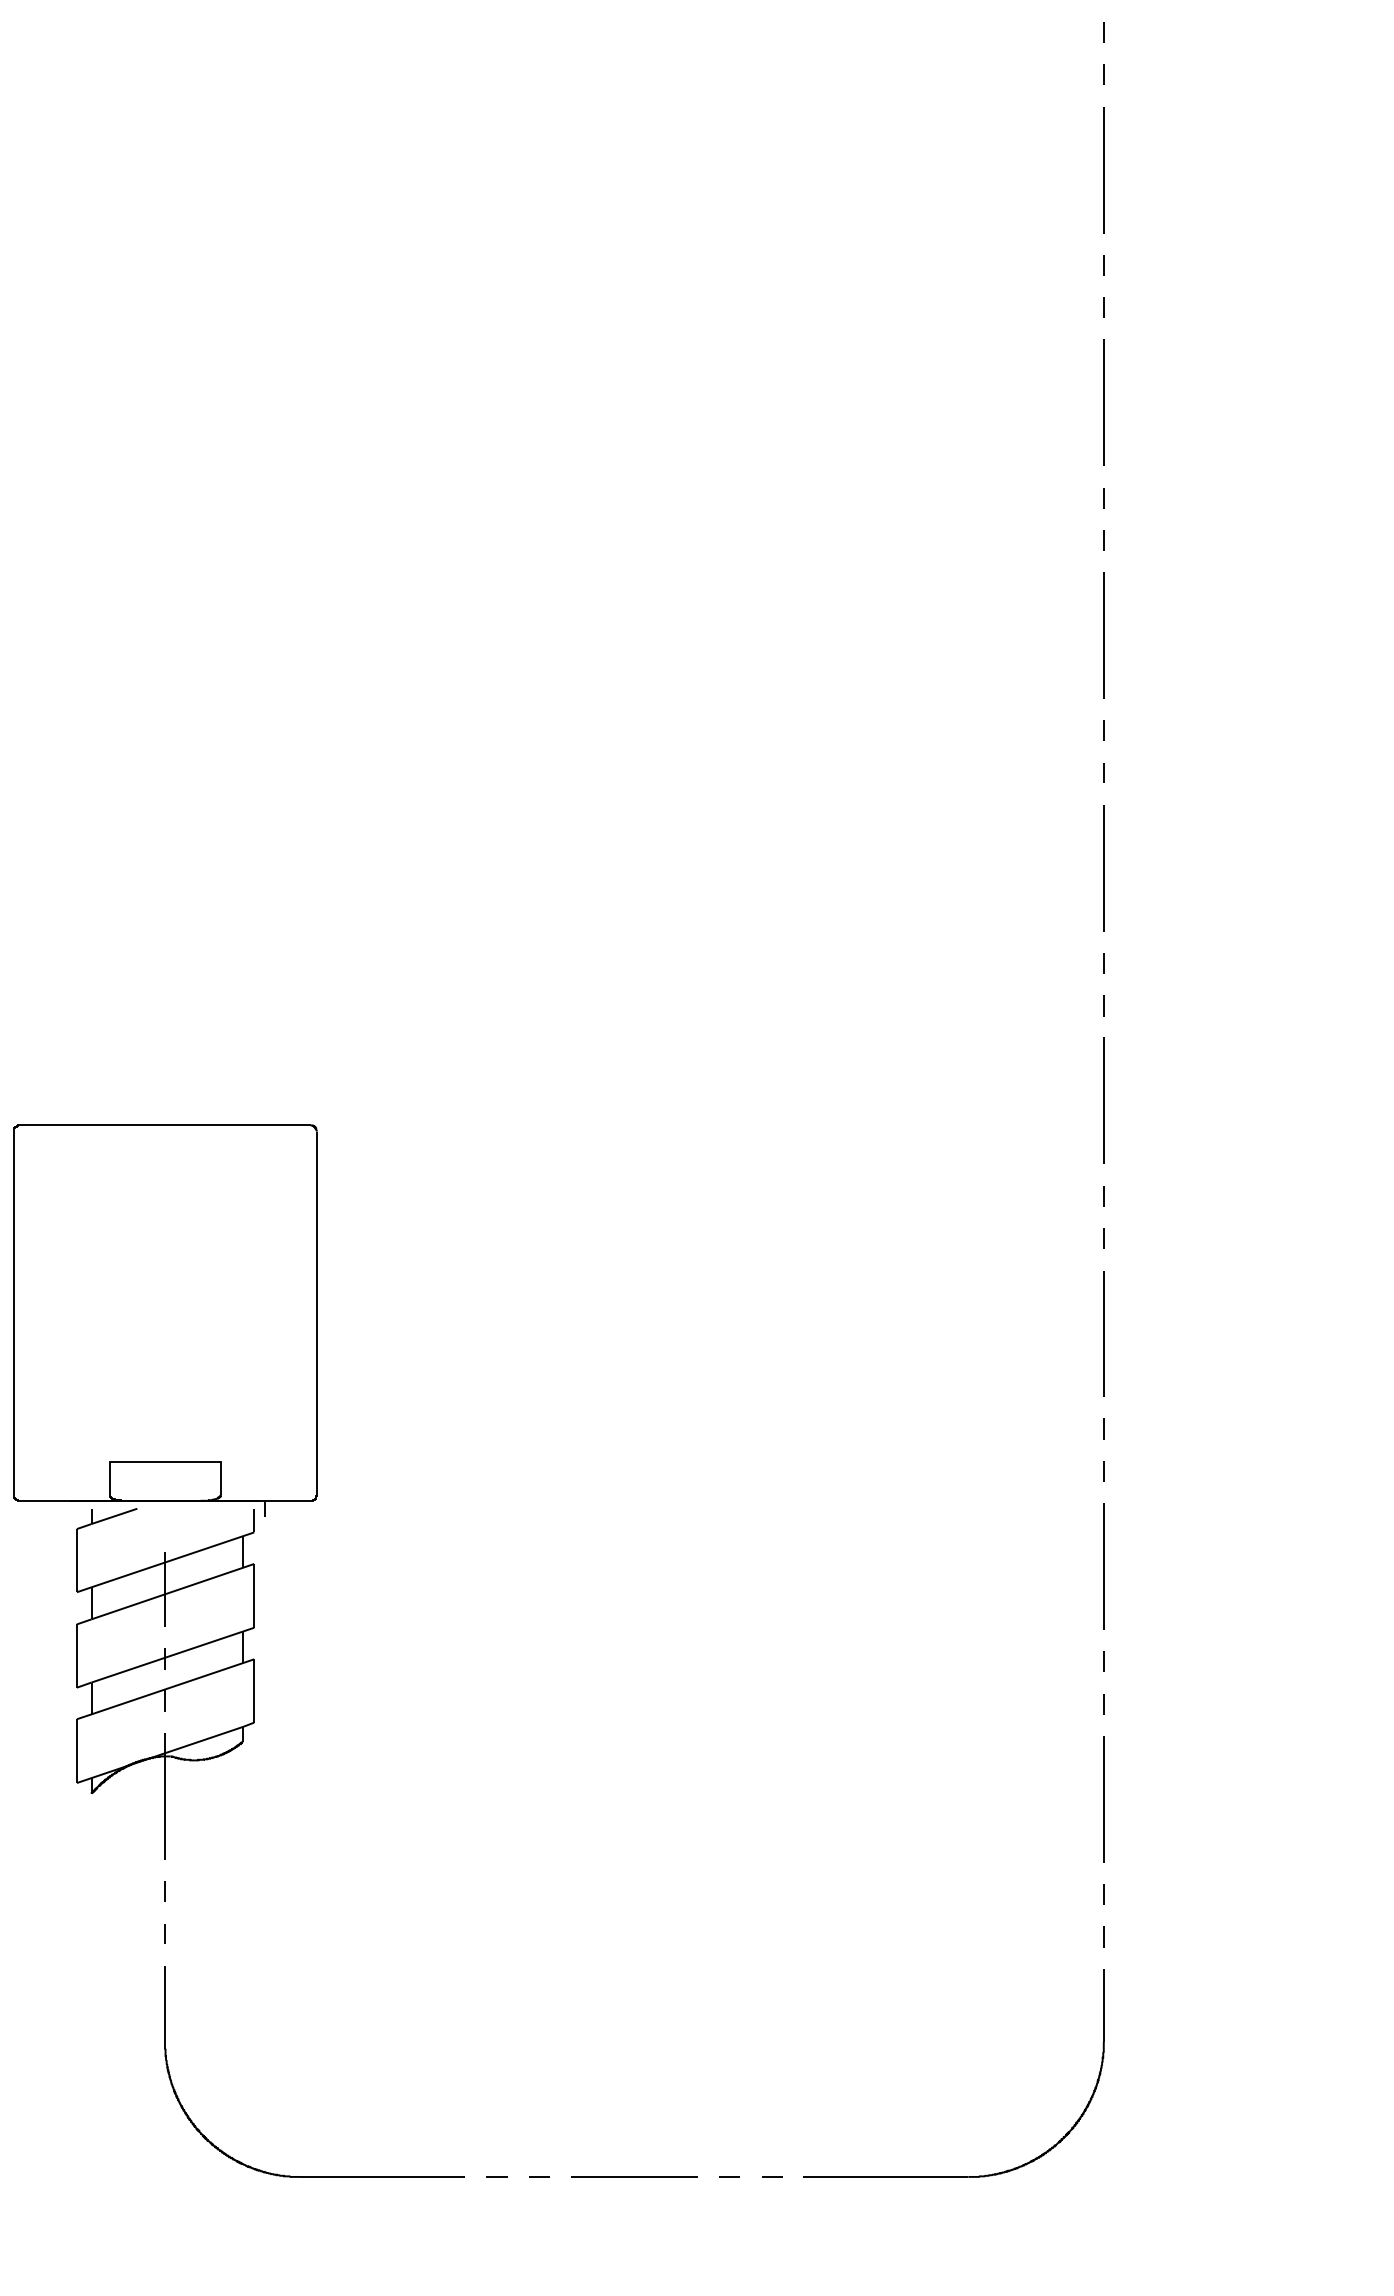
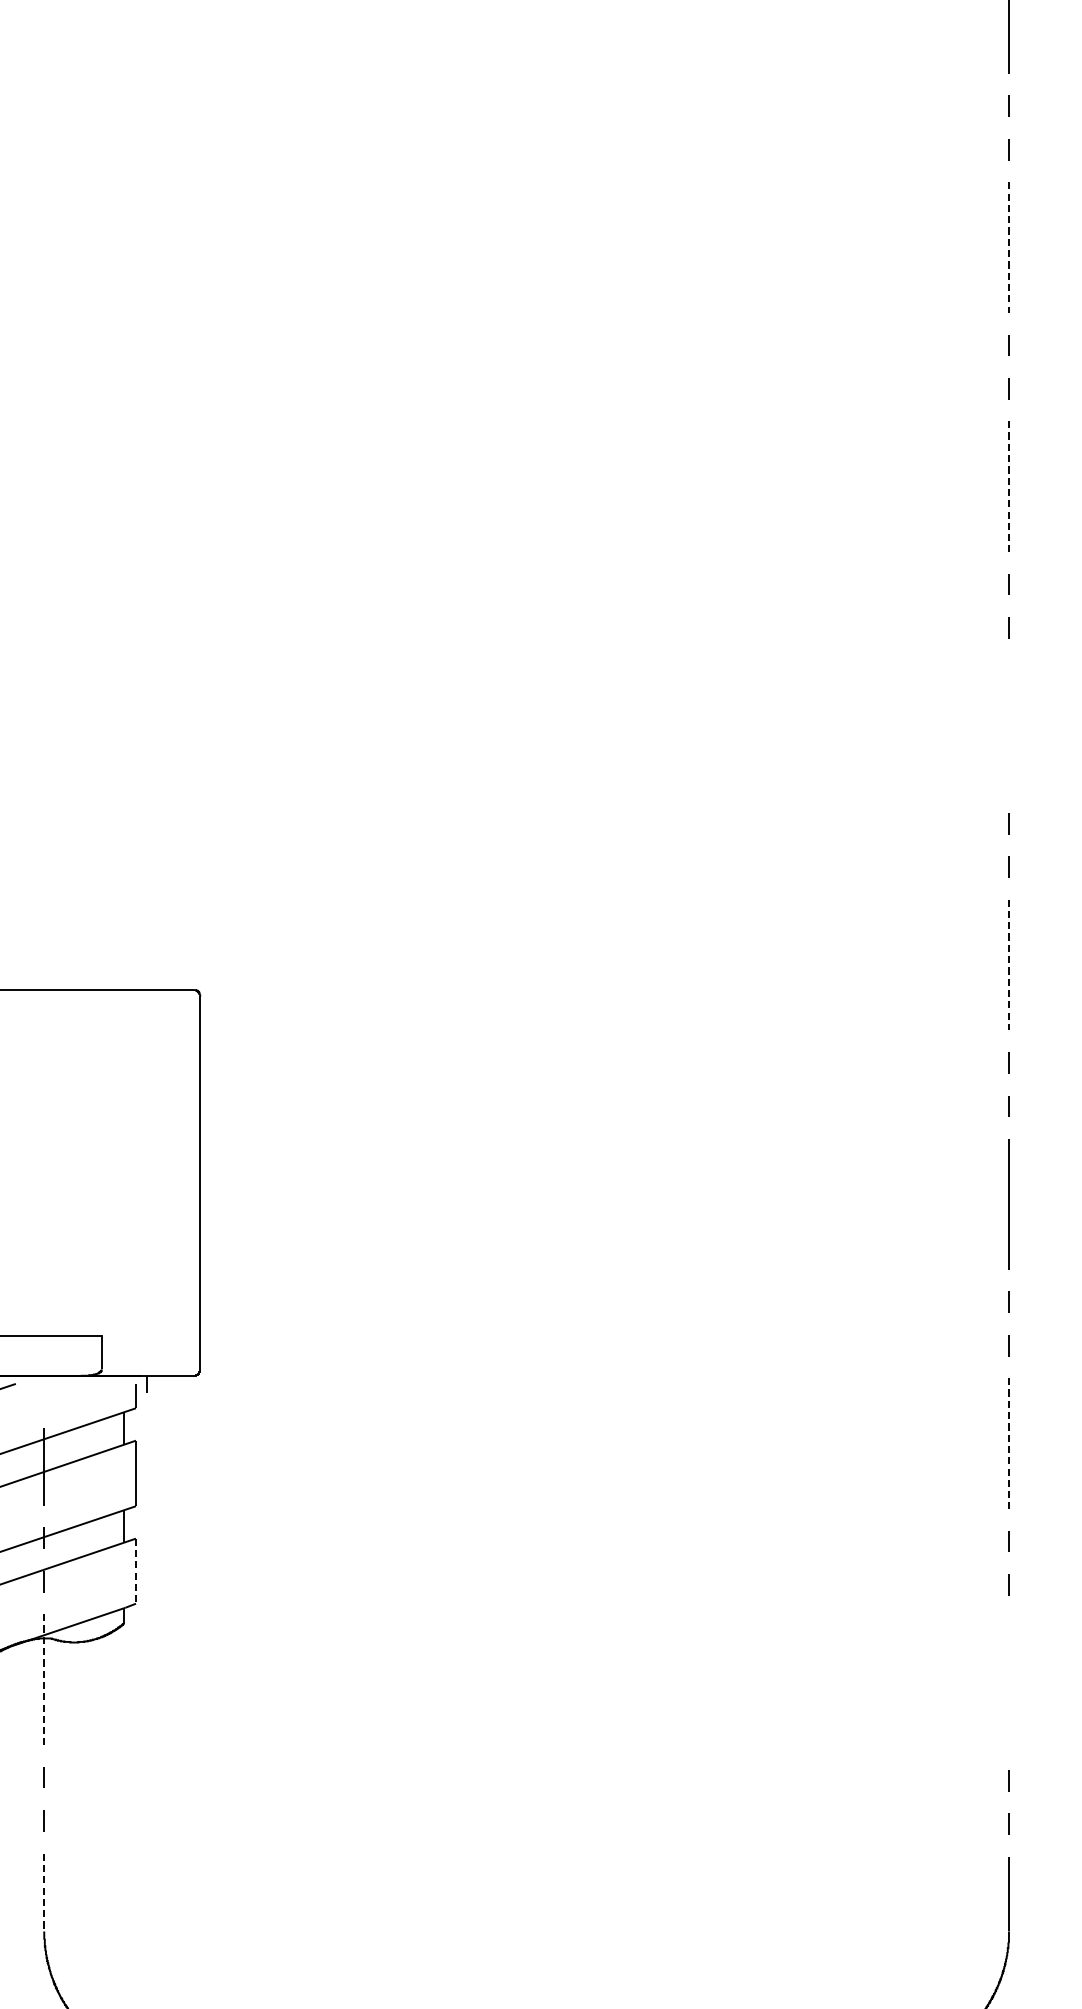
line: (1103, 403) -> (1008, 248), solid -> dashed
line: (1103, 635) -> (1008, 486), solid -> dashed
line: (1103, 868) -> (1008, 726), removed
line: (1103, 1100) -> (1008, 964), solid -> dashed
line: (1103, 1567) -> (1008, 1444), solid -> dashed
line: (254, 1690) -> (136, 1570), solid -> dashed
line: (165, 1796) -> (44, 1679), solid -> dashed
line: (1103, 1799) -> (1008, 1682), removed
line: (164, 2003) -> (43, 1892), solid -> dashed

